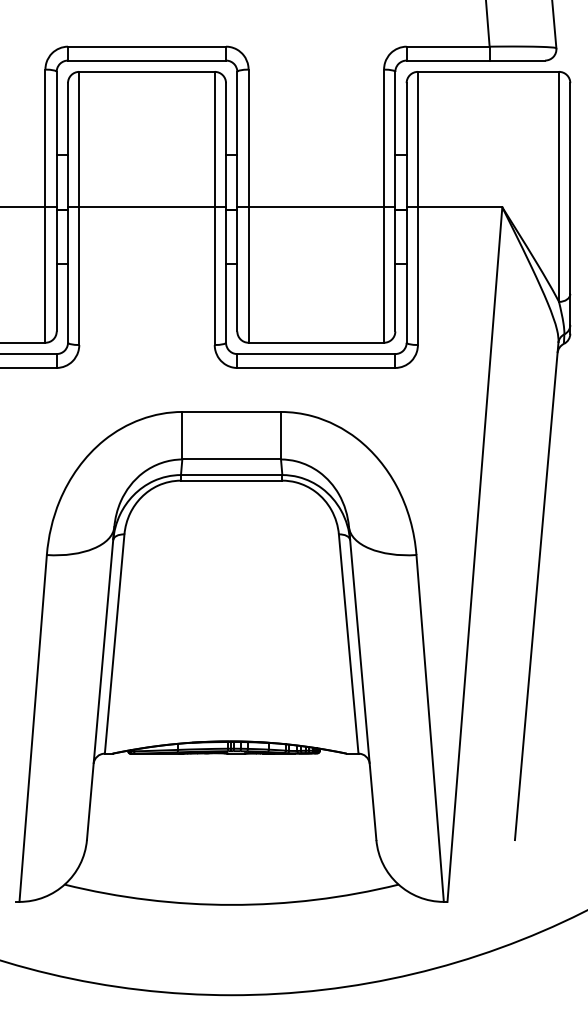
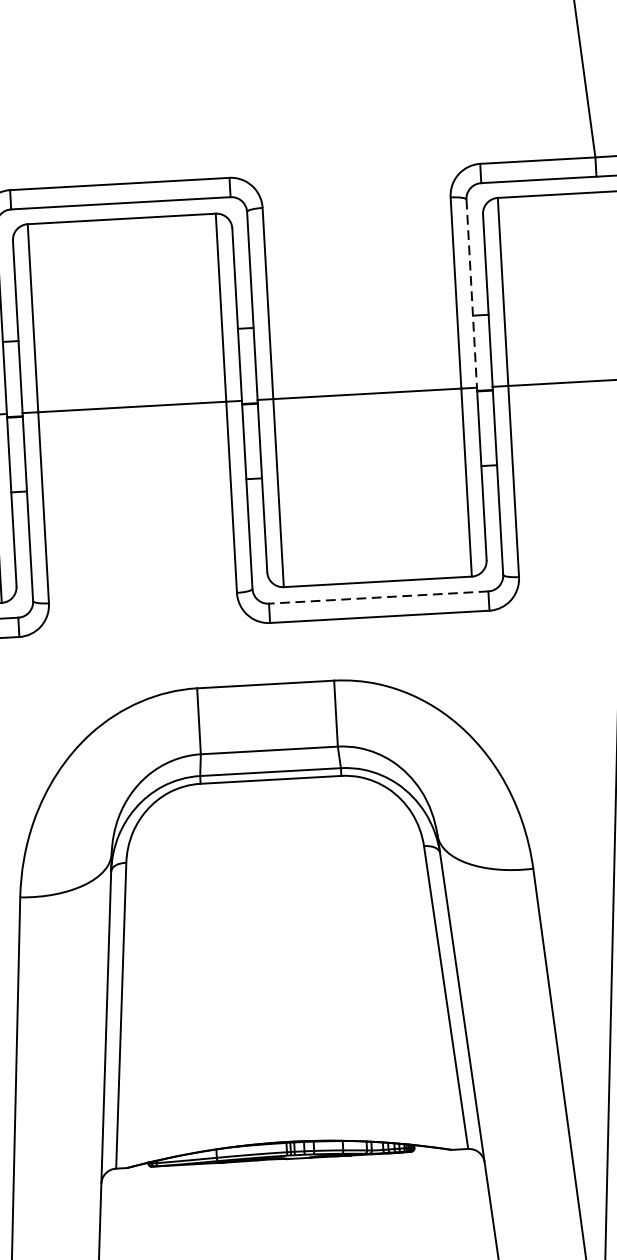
line: (395, 139) -> (471, 293), solid -> dashed
line: (315, 354) -> (377, 598), solid -> dashed

